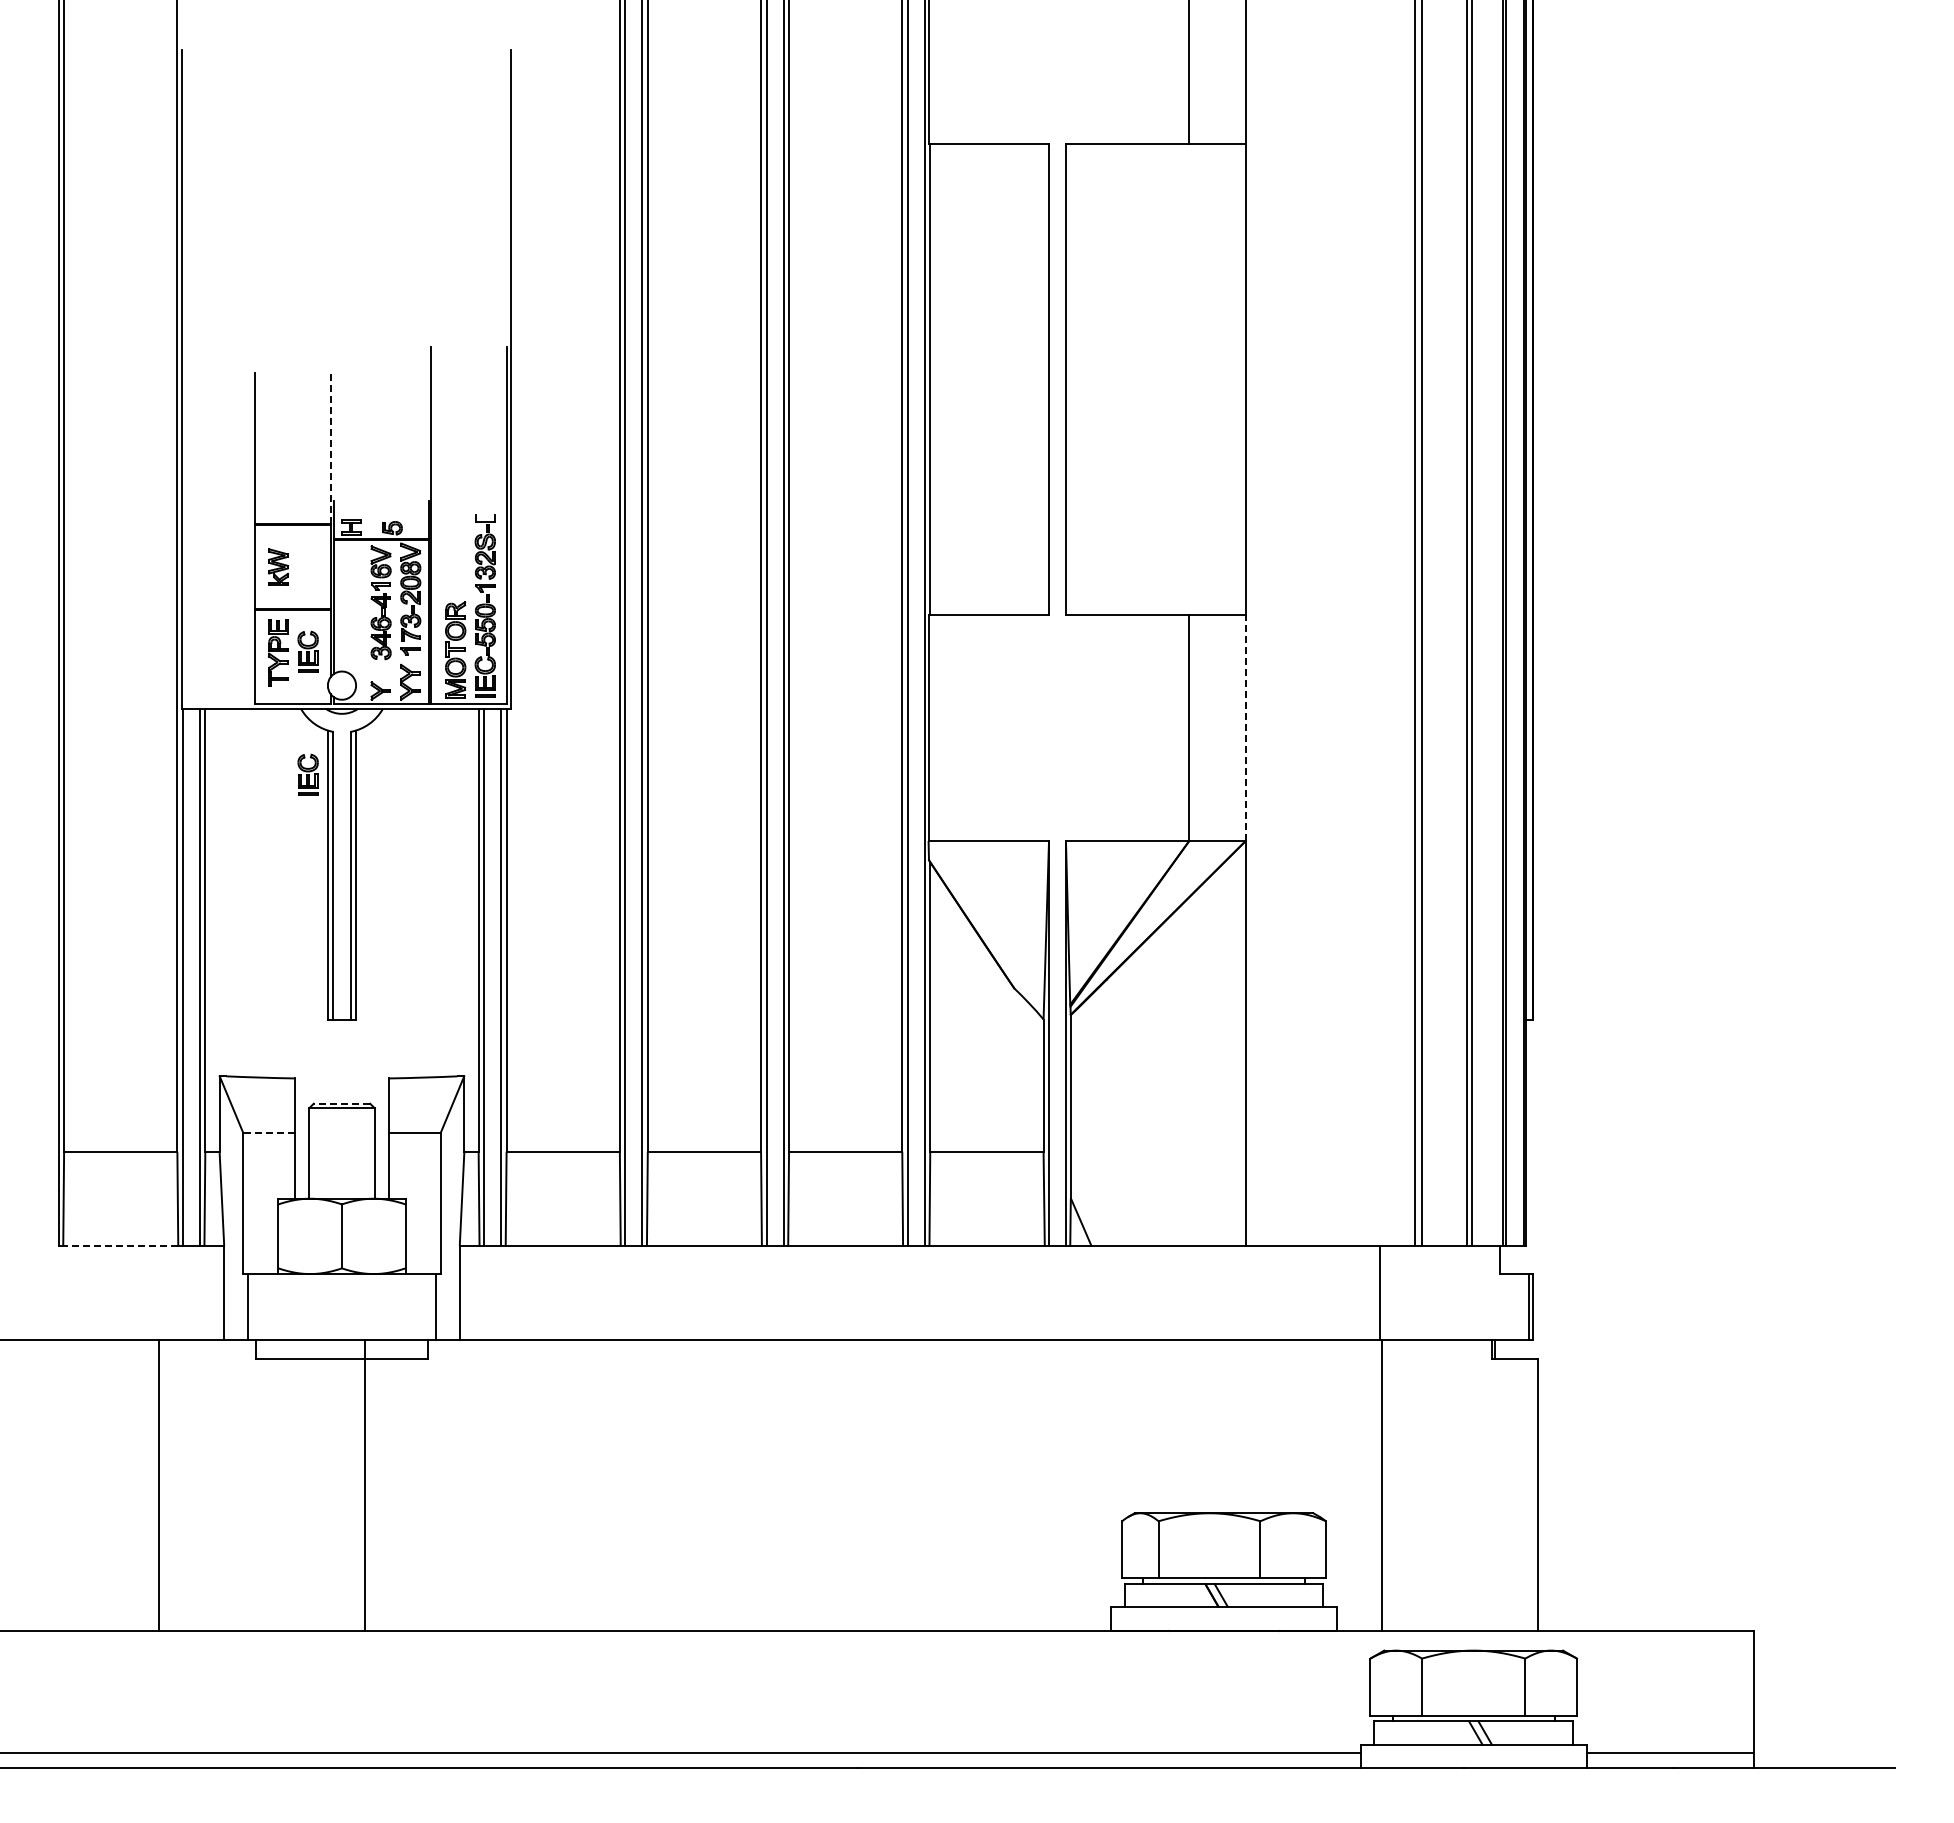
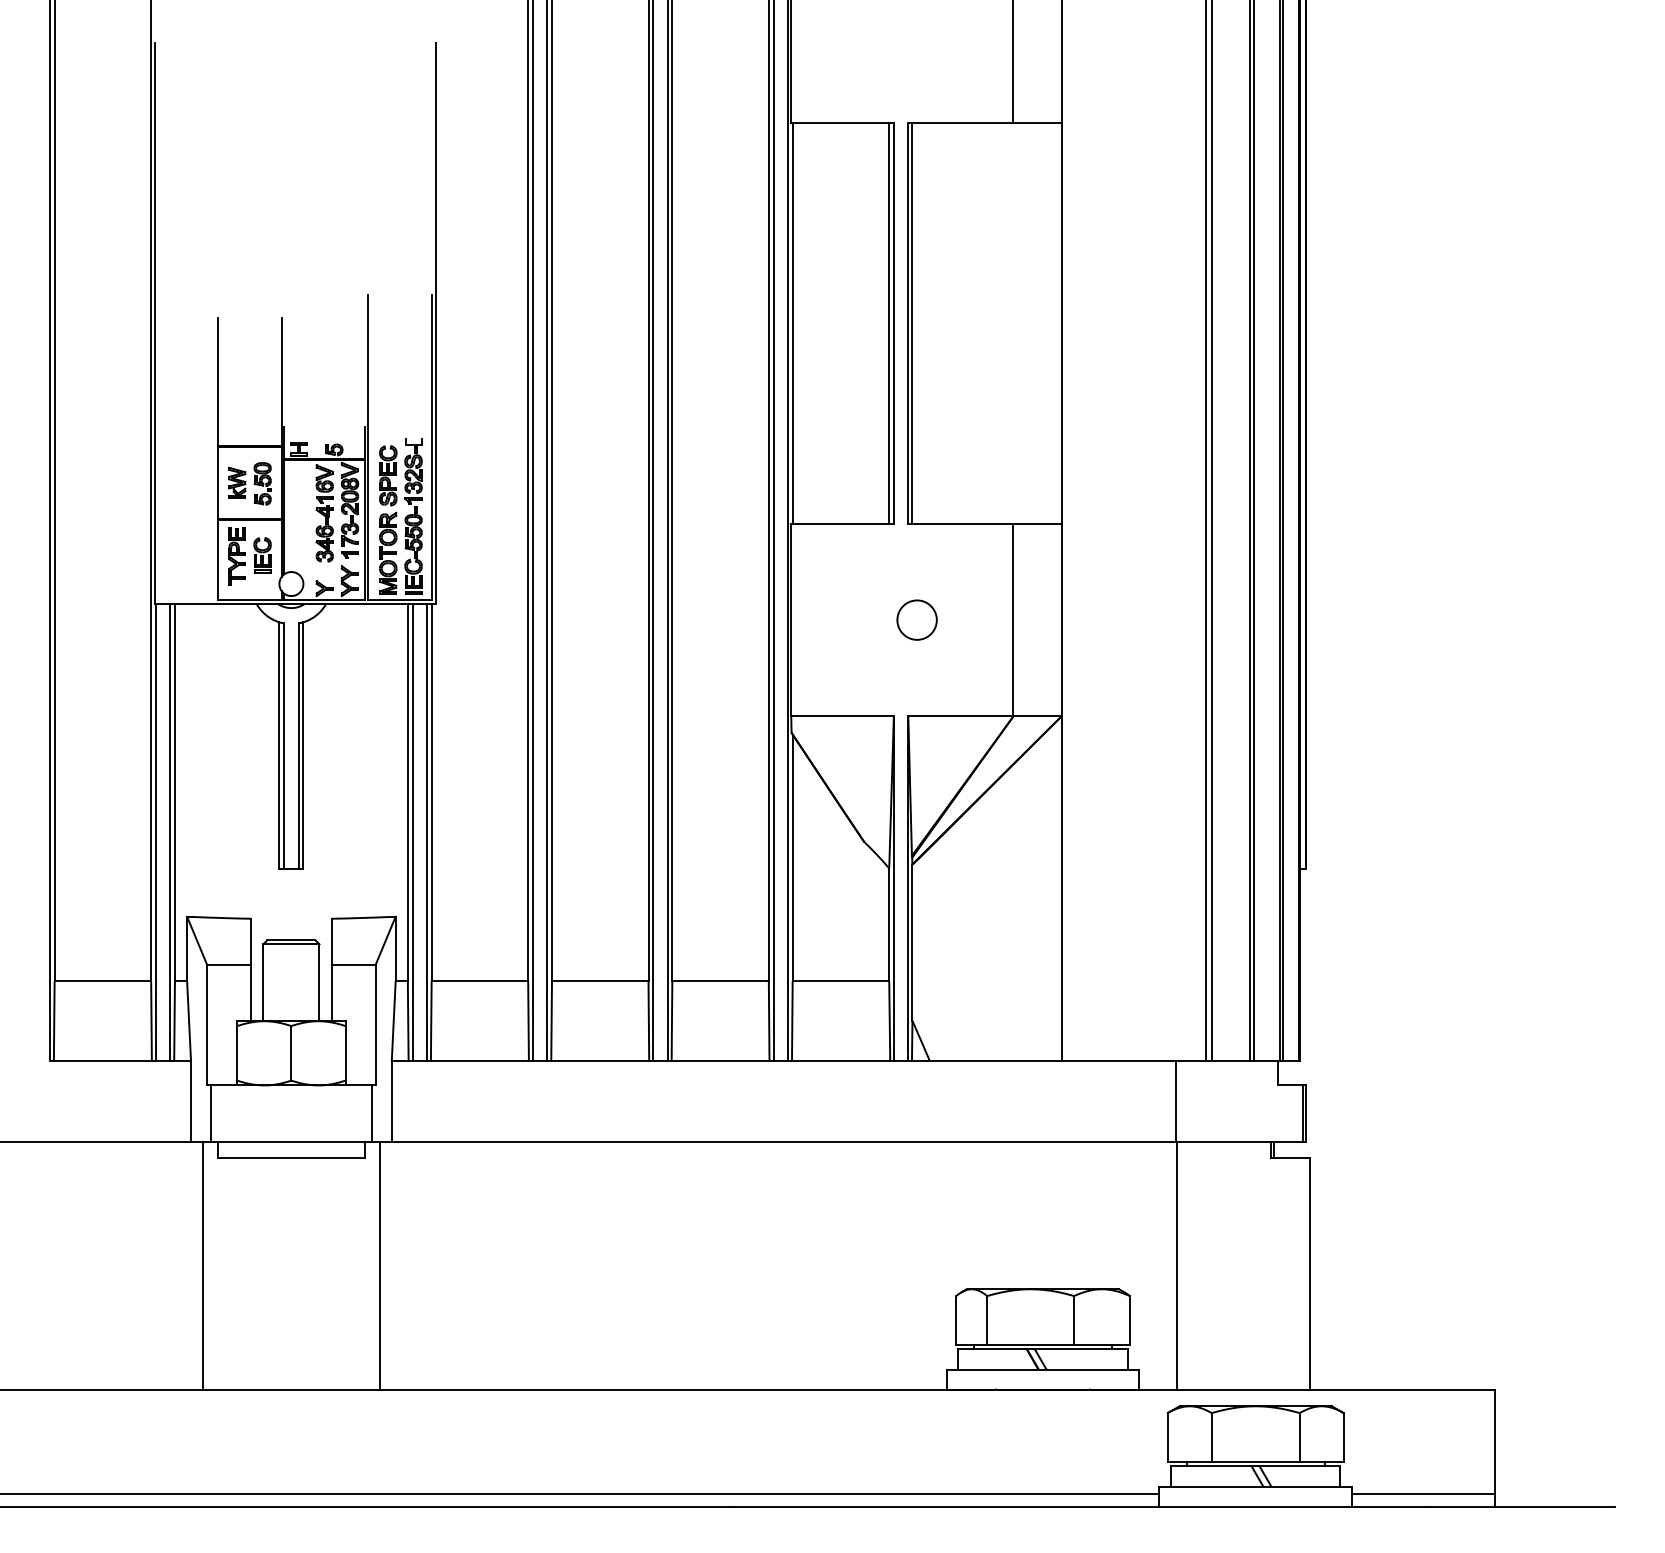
line: (1043, 379) -> (889, 323), added
line: (1070, 379) -> (912, 323), added
line: (330, 447) -> (281, 381), dashed -> solid
part: (455, 558) -> (388, 475), added
part: (307, 567) -> (262, 483), added
circle: (1076, 727) -> (917, 619), added
line: (1245, 728) -> (1061, 620), dashed -> solid
part: (307, 774) -> (262, 659), removed
line: (341, 1103) -> (290, 940), dashed -> solid
line: (269, 1132) -> (229, 964), dashed -> solid
line: (120, 1245) -> (102, 1061), dashed -> solid
line: (159, 1484) -> (203, 1264), moved
line: (364, 1484) -> (379, 1264), moved

